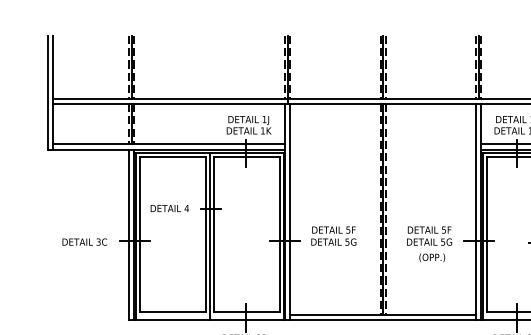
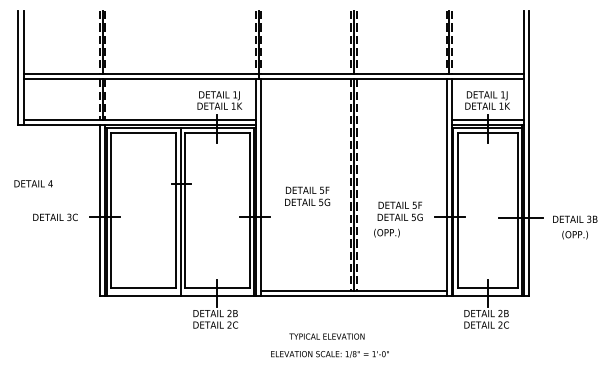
text: (169, 208) -> (33, 183), moved
text: (333, 235) -> (307, 195), moved
text: (431, 257) -> (386, 232), moved

